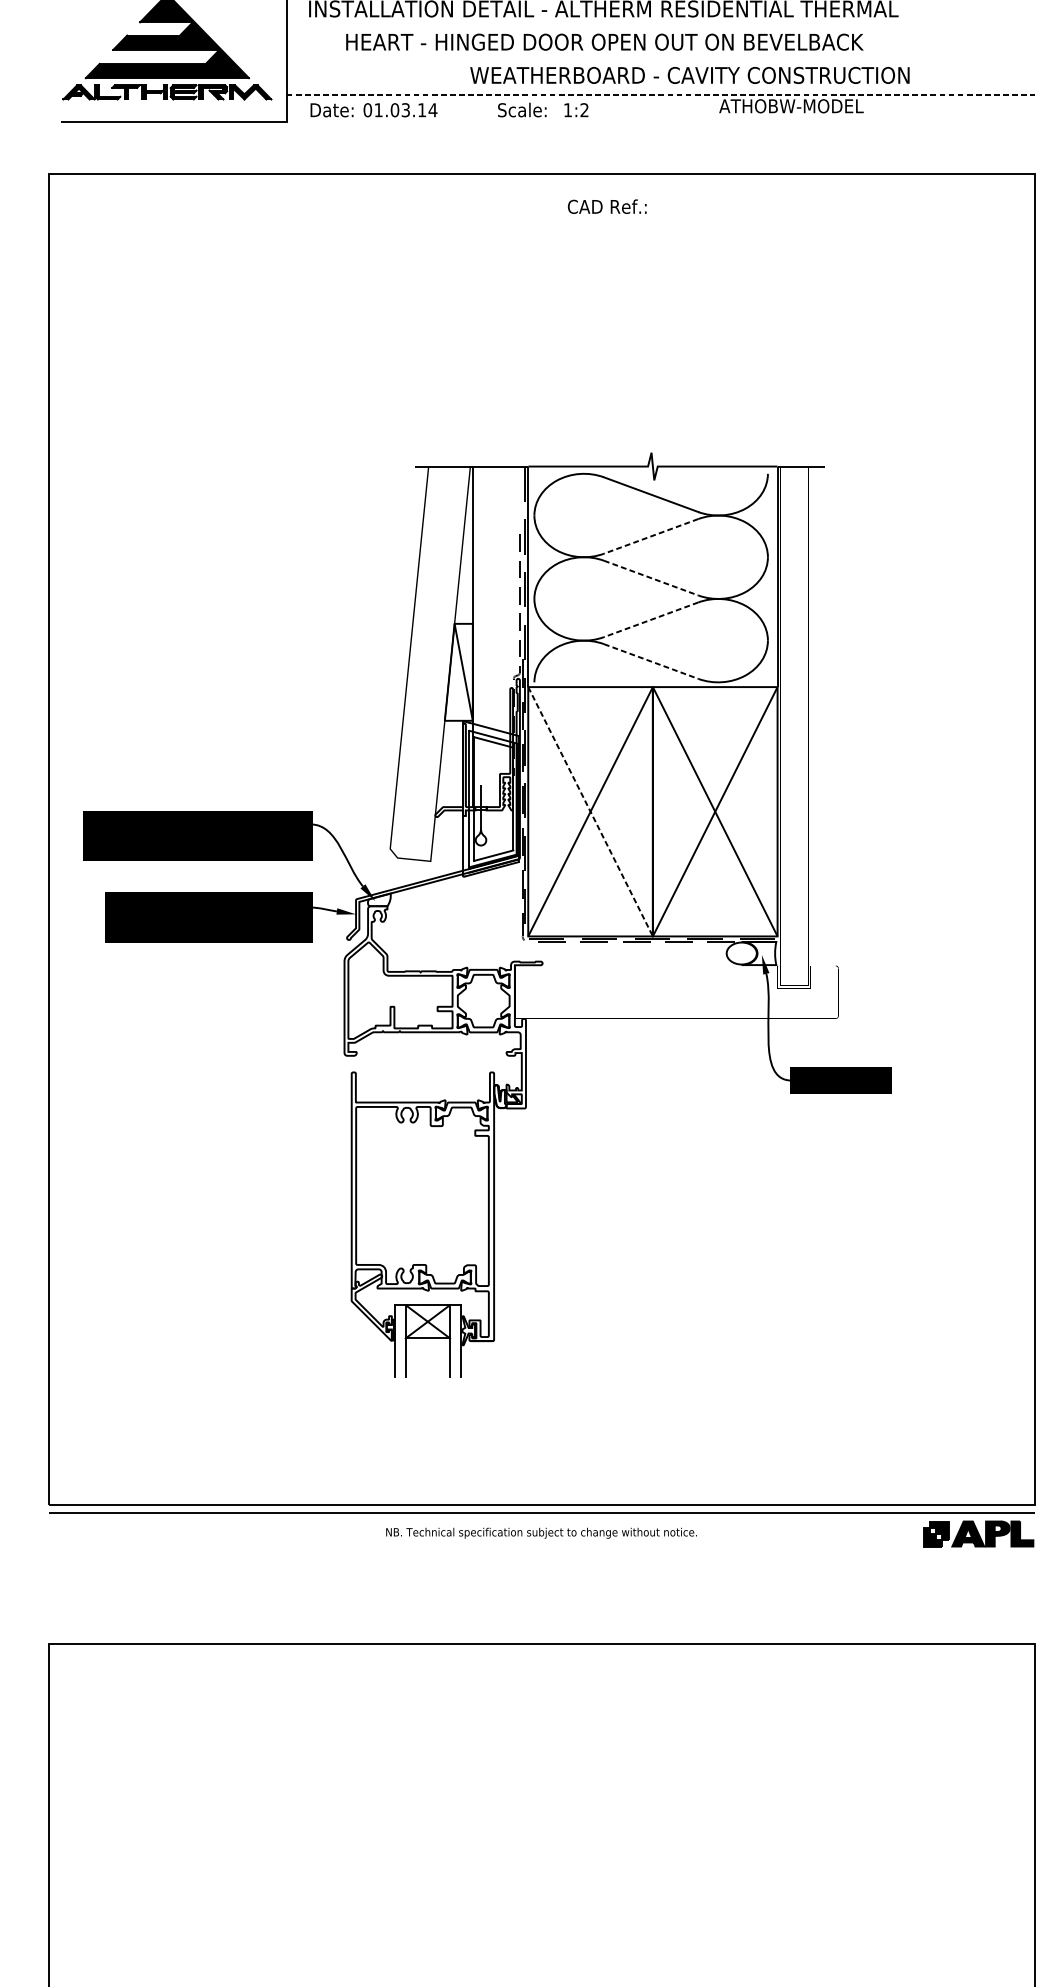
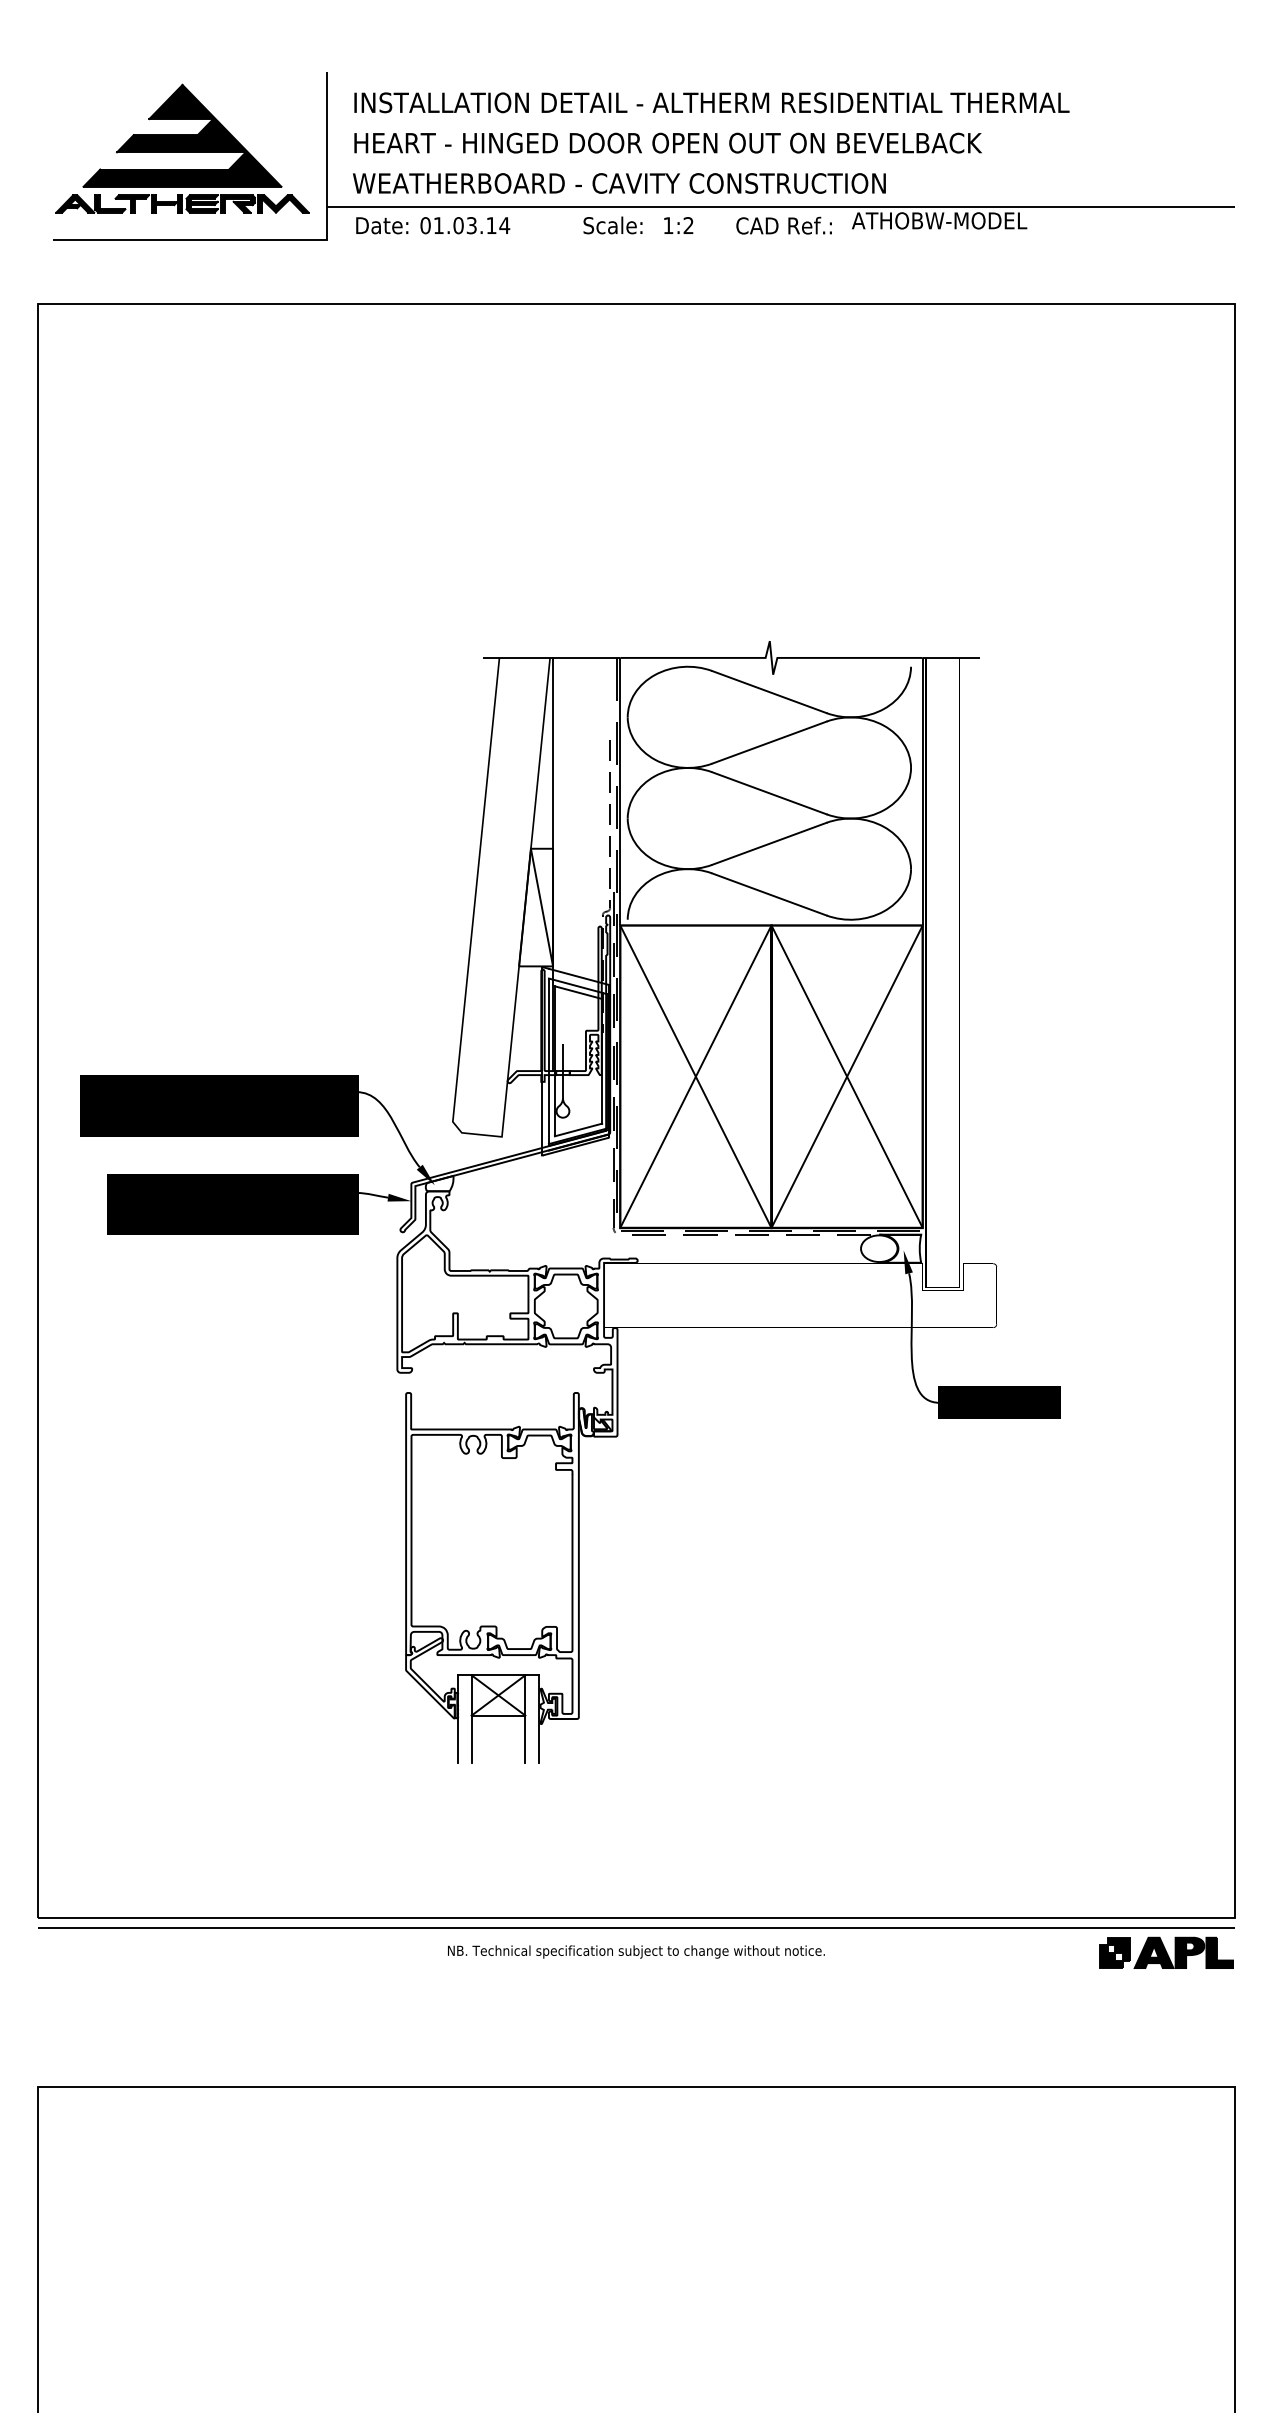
text: (604, 41) -> (667, 142), moved
text: (690, 75) -> (619, 183), moved
line: (660, 95) -> (780, 207), dashed -> solid
text: (606, 206) -> (783, 225), moved
line: (651, 536) -> (769, 742), dashed -> solid
line: (651, 578) -> (769, 793), dashed -> solid
line: (651, 619) -> (769, 843), dashed -> solid
line: (651, 661) -> (769, 894), dashed -> solid
line: (591, 812) -> (696, 1077), dashed -> solid

